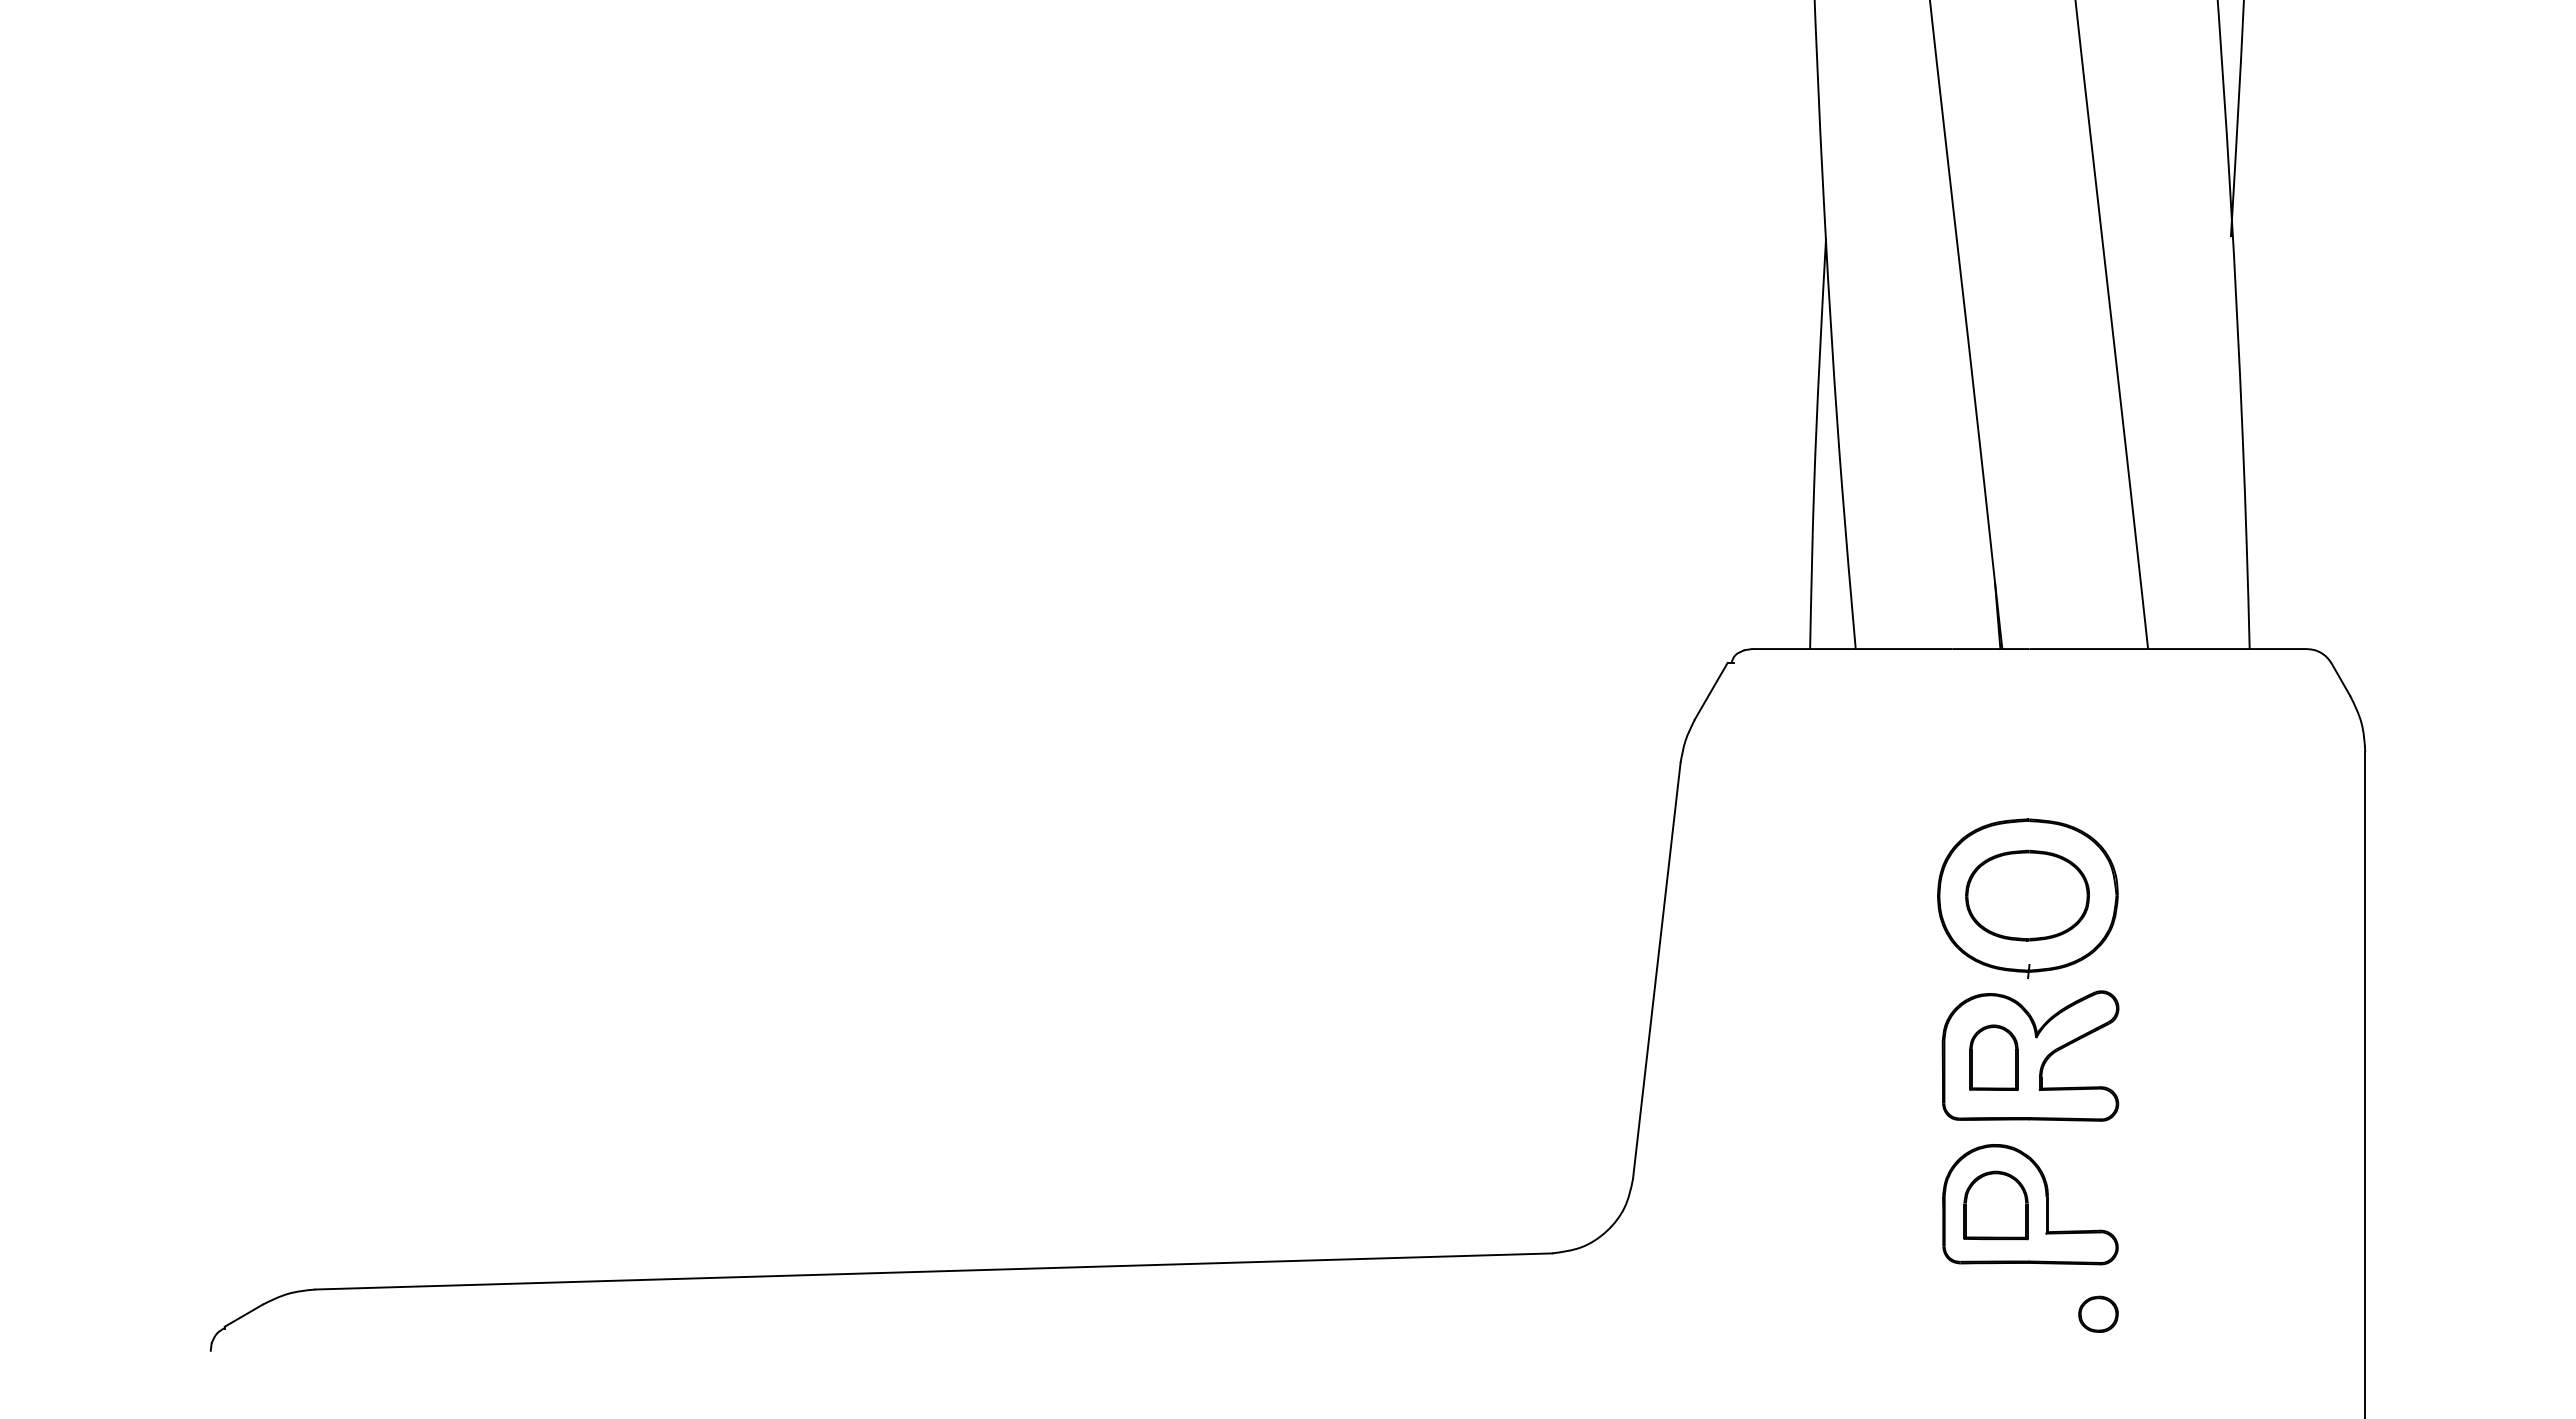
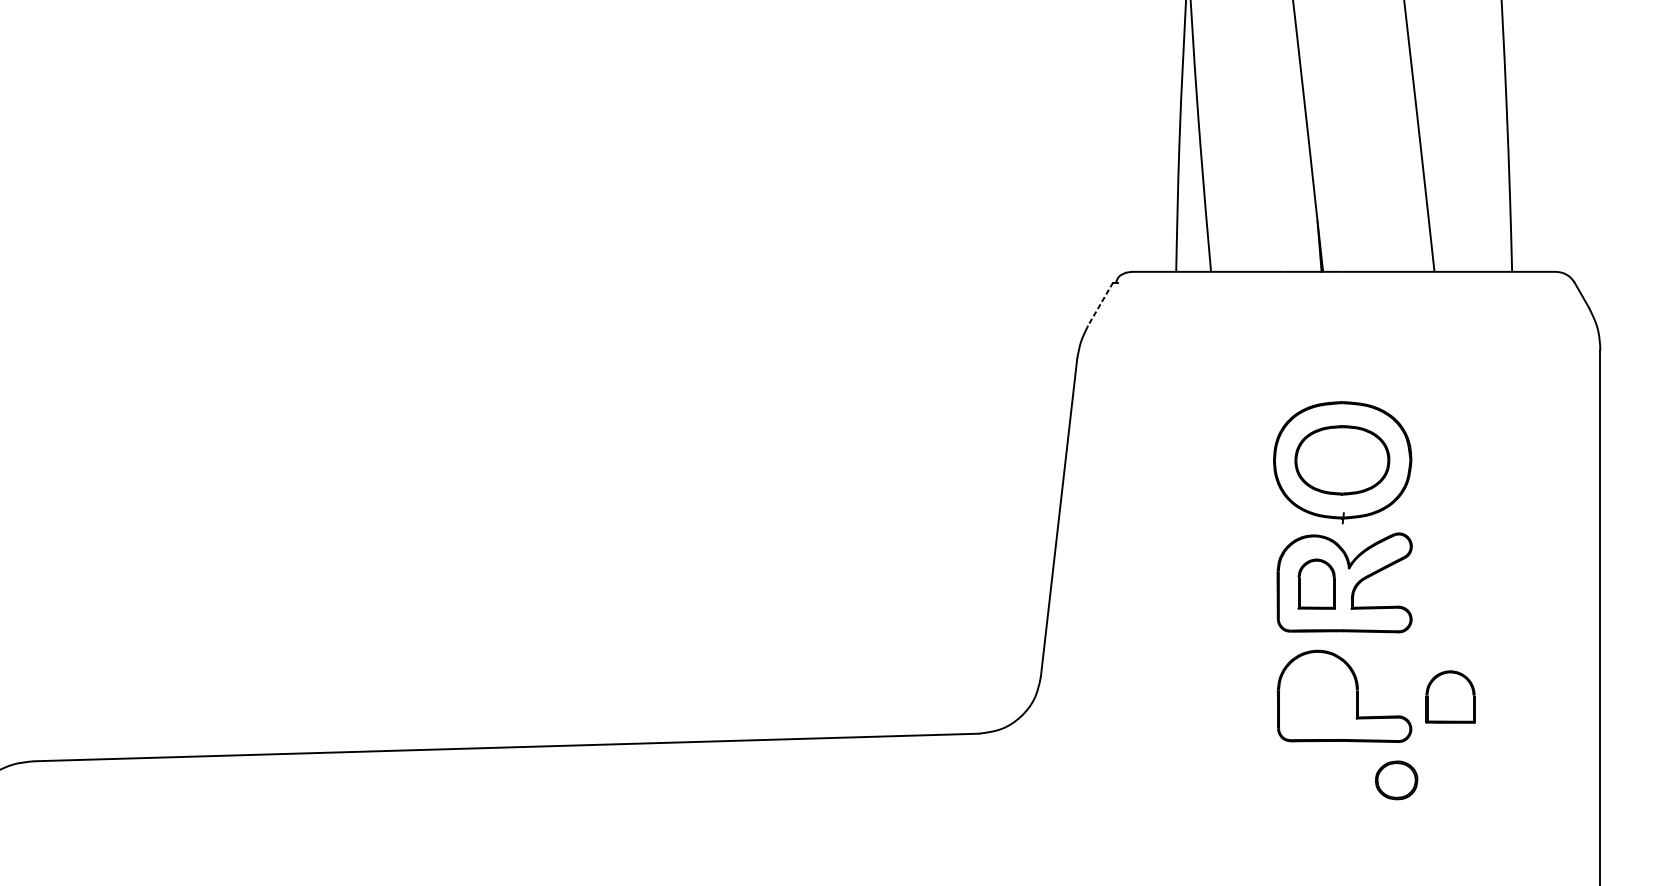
line: (1711, 691) -> (1100, 304), solid -> dashed
part: (1995, 1205) -> (1450, 697), moved
part: (2098, 1313) -> (1396, 779), size x1.4

